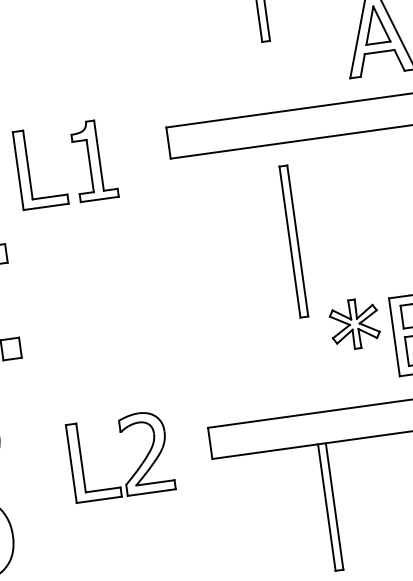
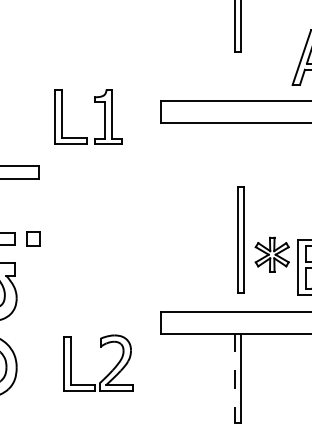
part: (292, 240) -> (240, 239), moved
part: (138, 467) -> (109, 372), moved
line: (326, 507) -> (235, 378), solid -> dashed

